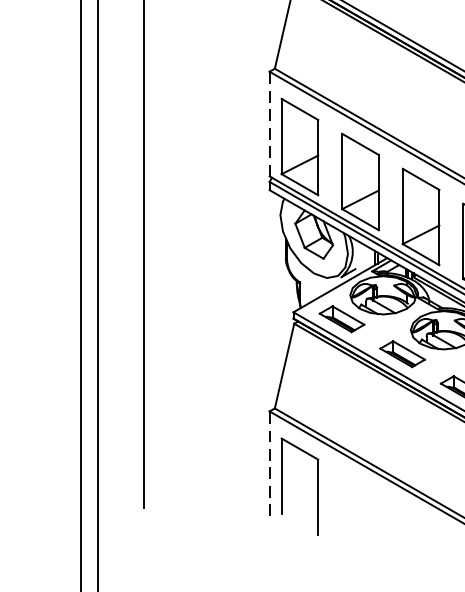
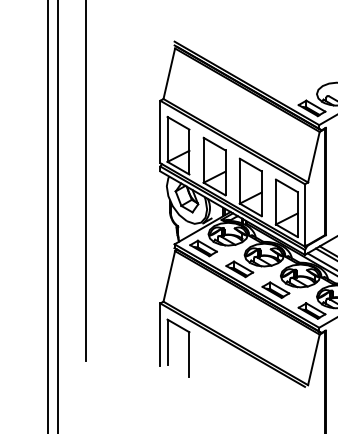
line: (269, 123) -> (160, 131), dashed -> solid
line: (269, 463) -> (160, 334), dashed -> solid

